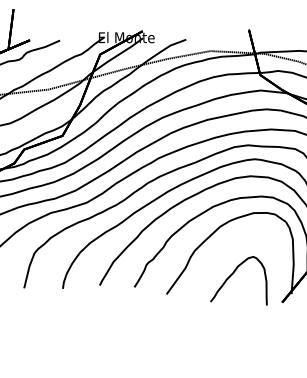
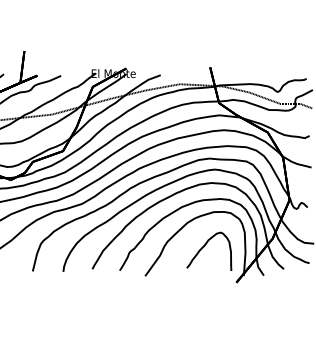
curve: (234, 274) -> (205, 246), moved

